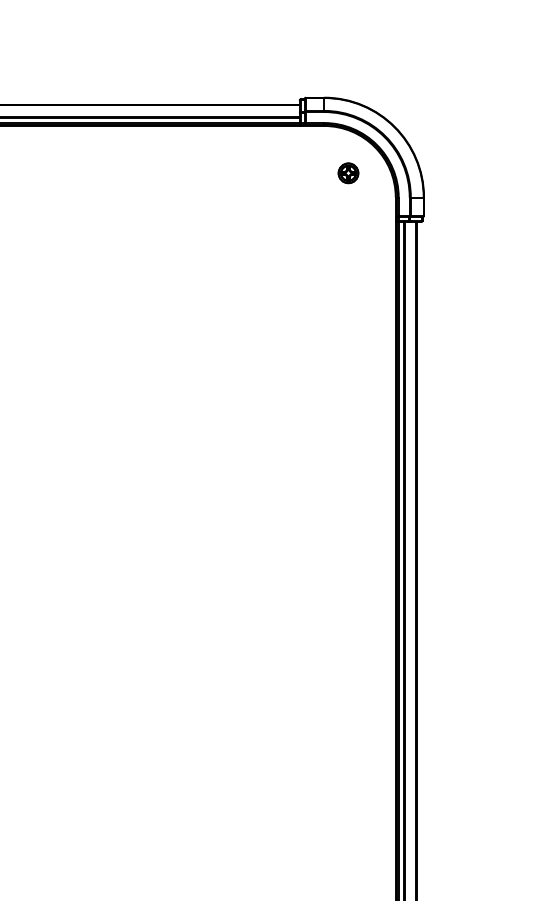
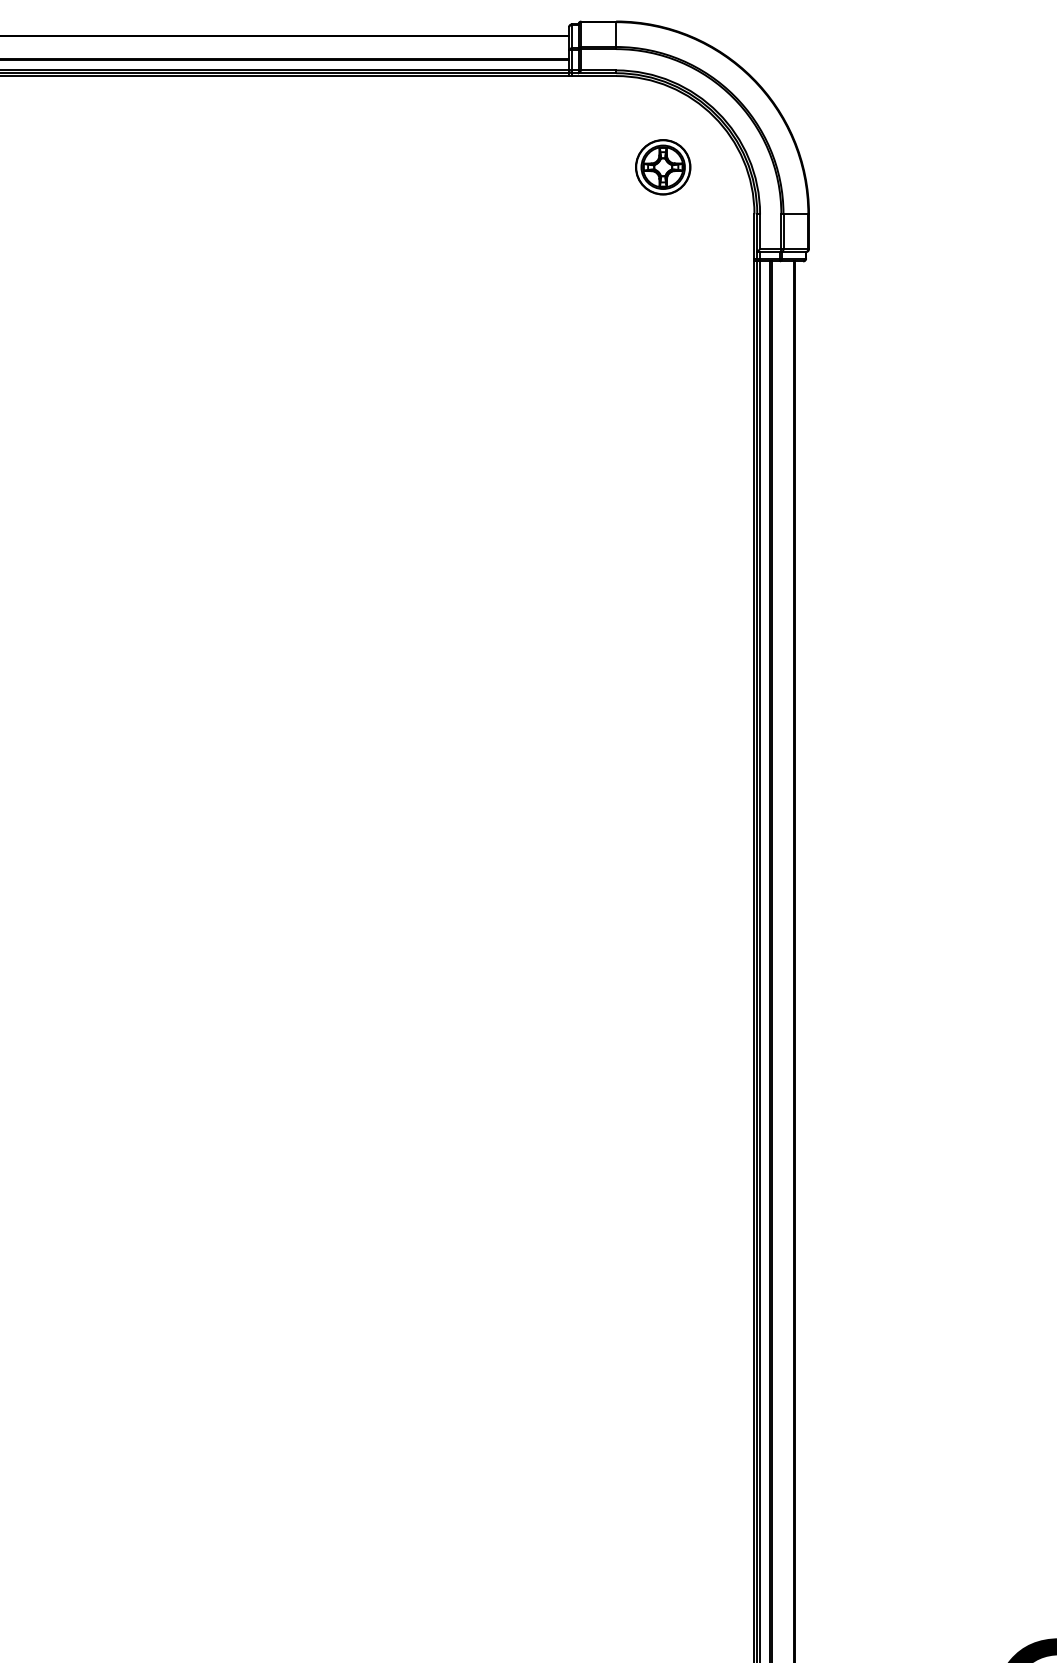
part: (348, 173) -> (663, 167), size x1.43

